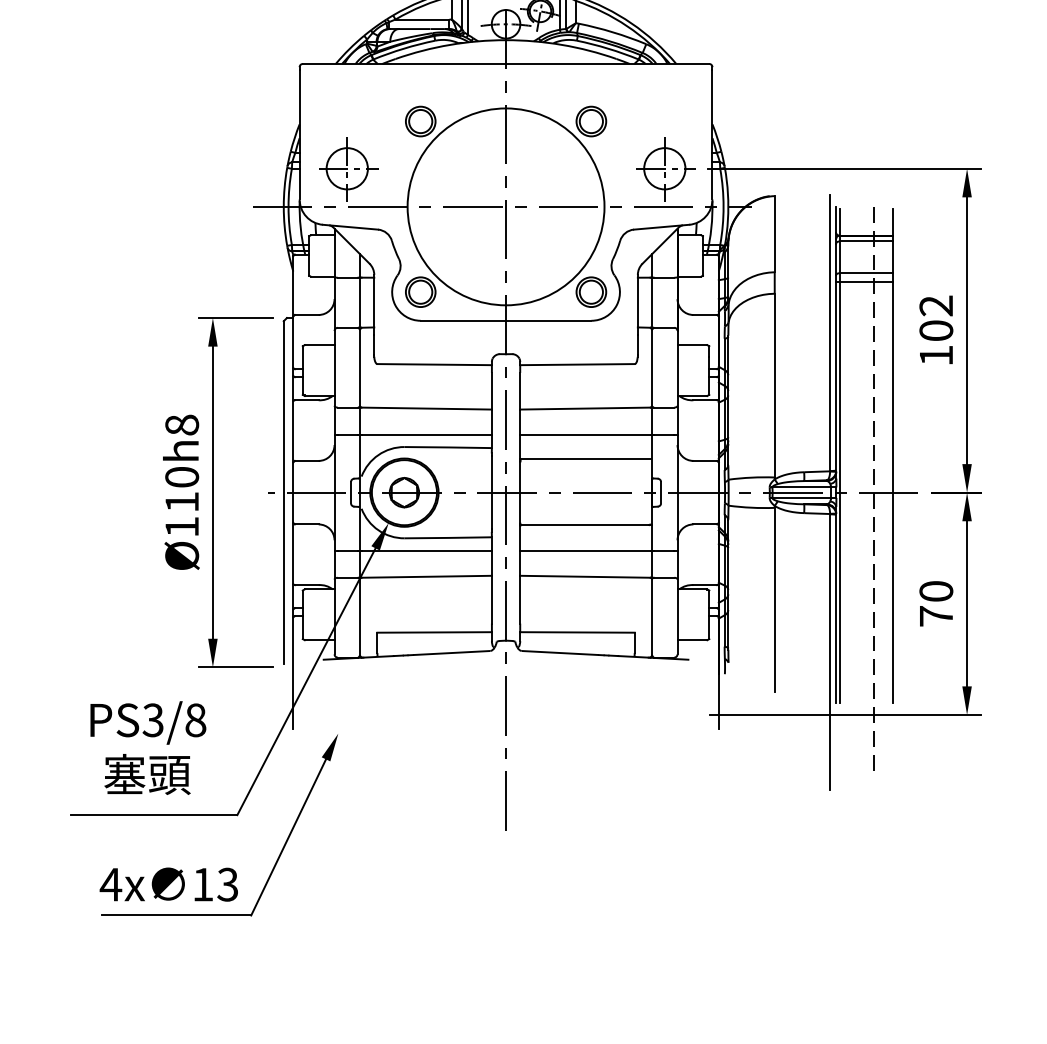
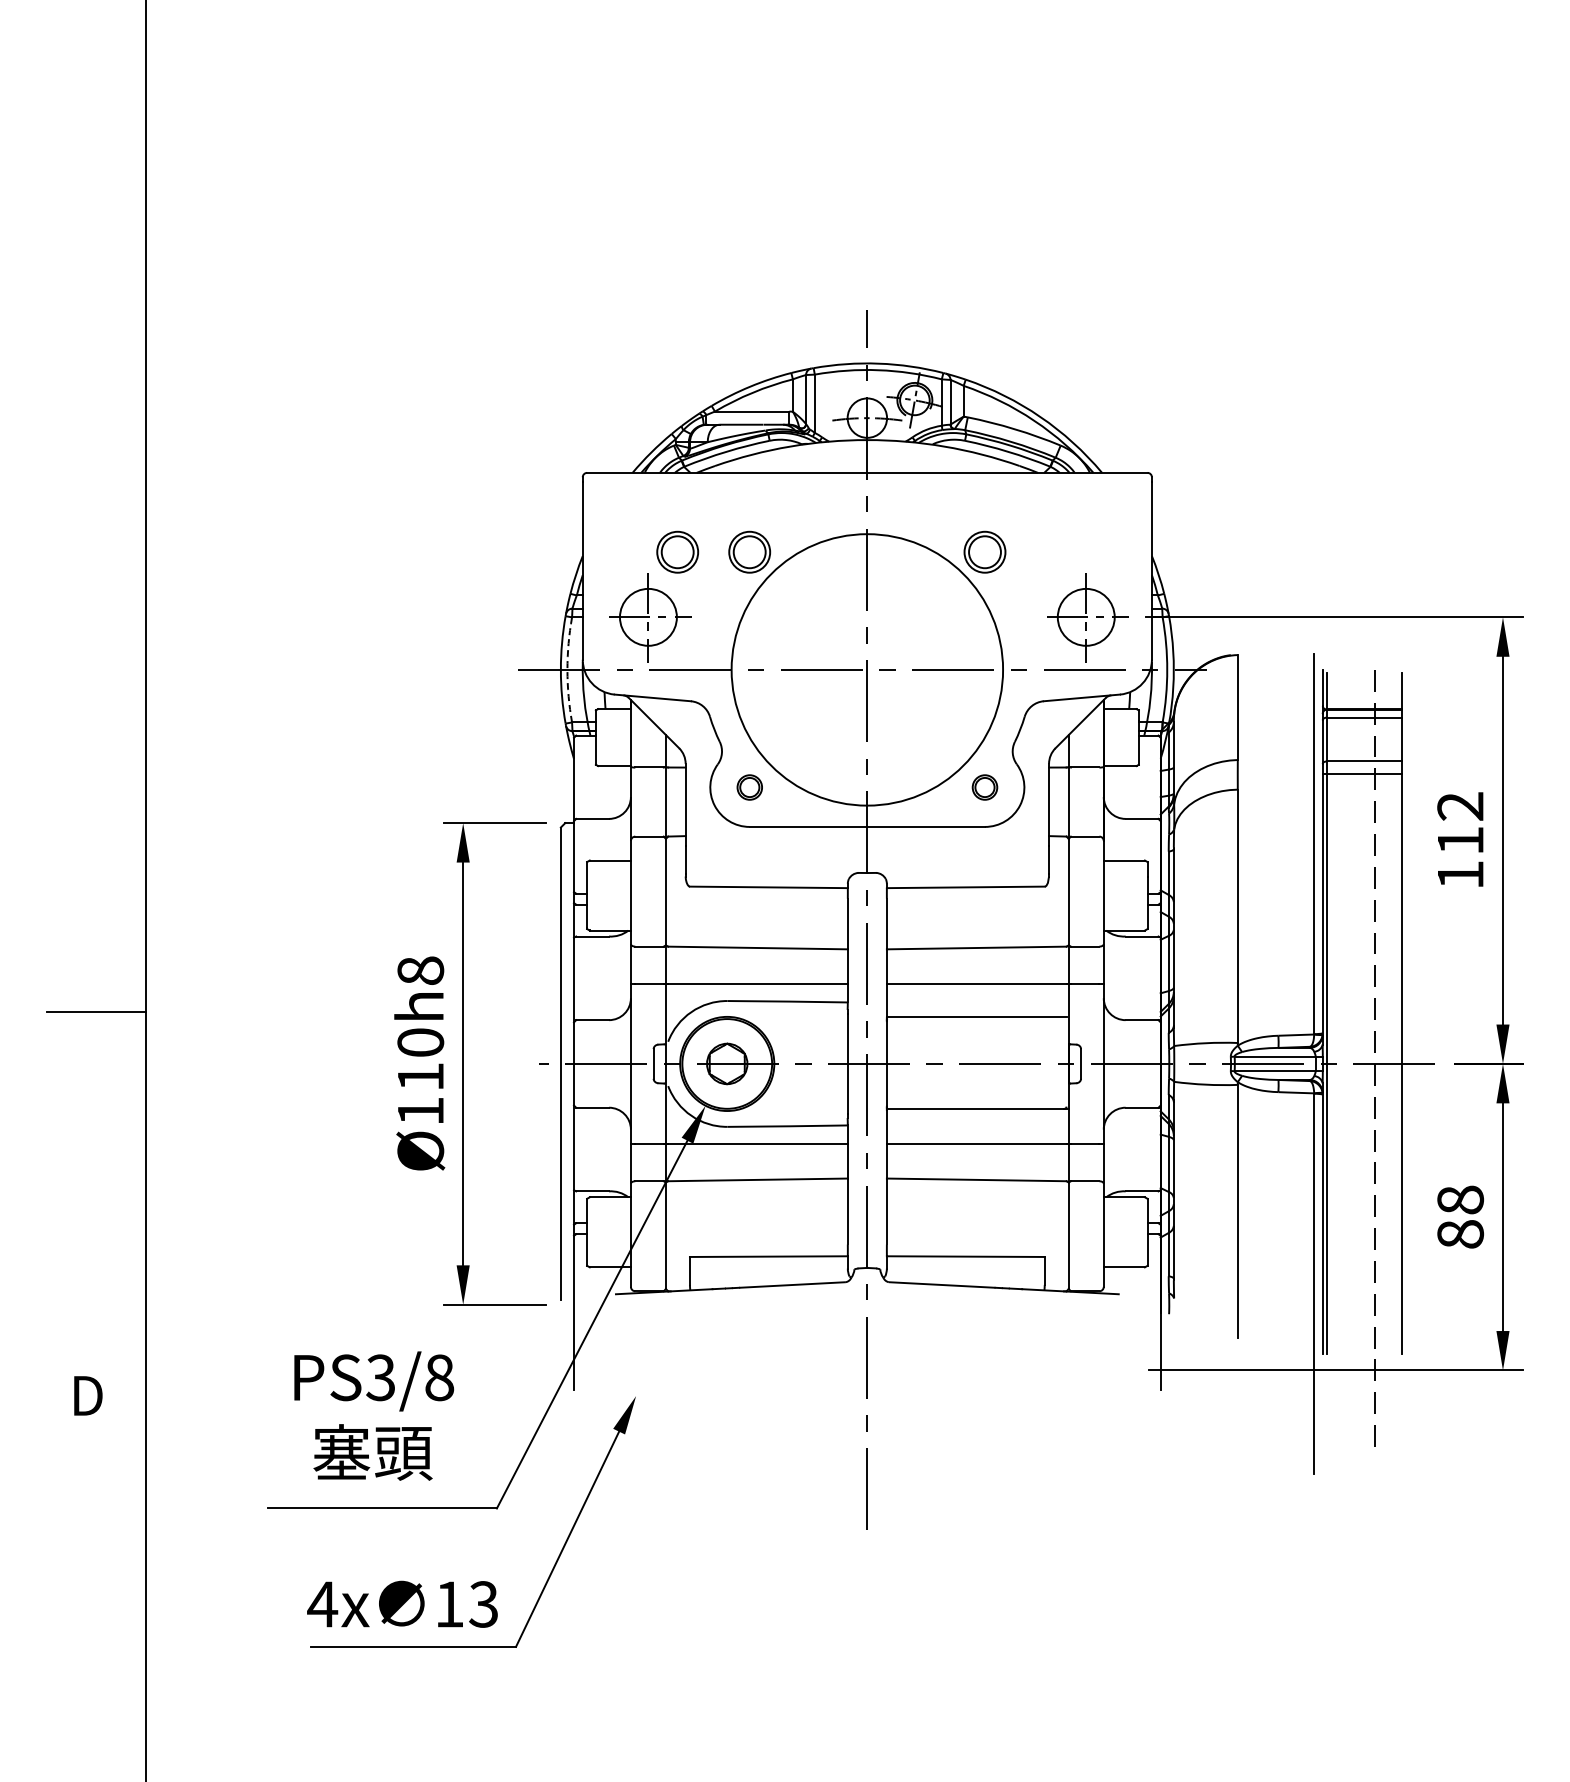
part: (368, 121) -> (677, 551), added
arc: (288, 206) -> (567, 669), solid -> dashed
part: (420, 292) -> (749, 787), size x0.6
part: (591, 292) -> (984, 787), size x0.6
text: (936, 330) -> (1460, 840), 102 -> 112
text: (936, 603) -> (1460, 1216), 70 -> 88

